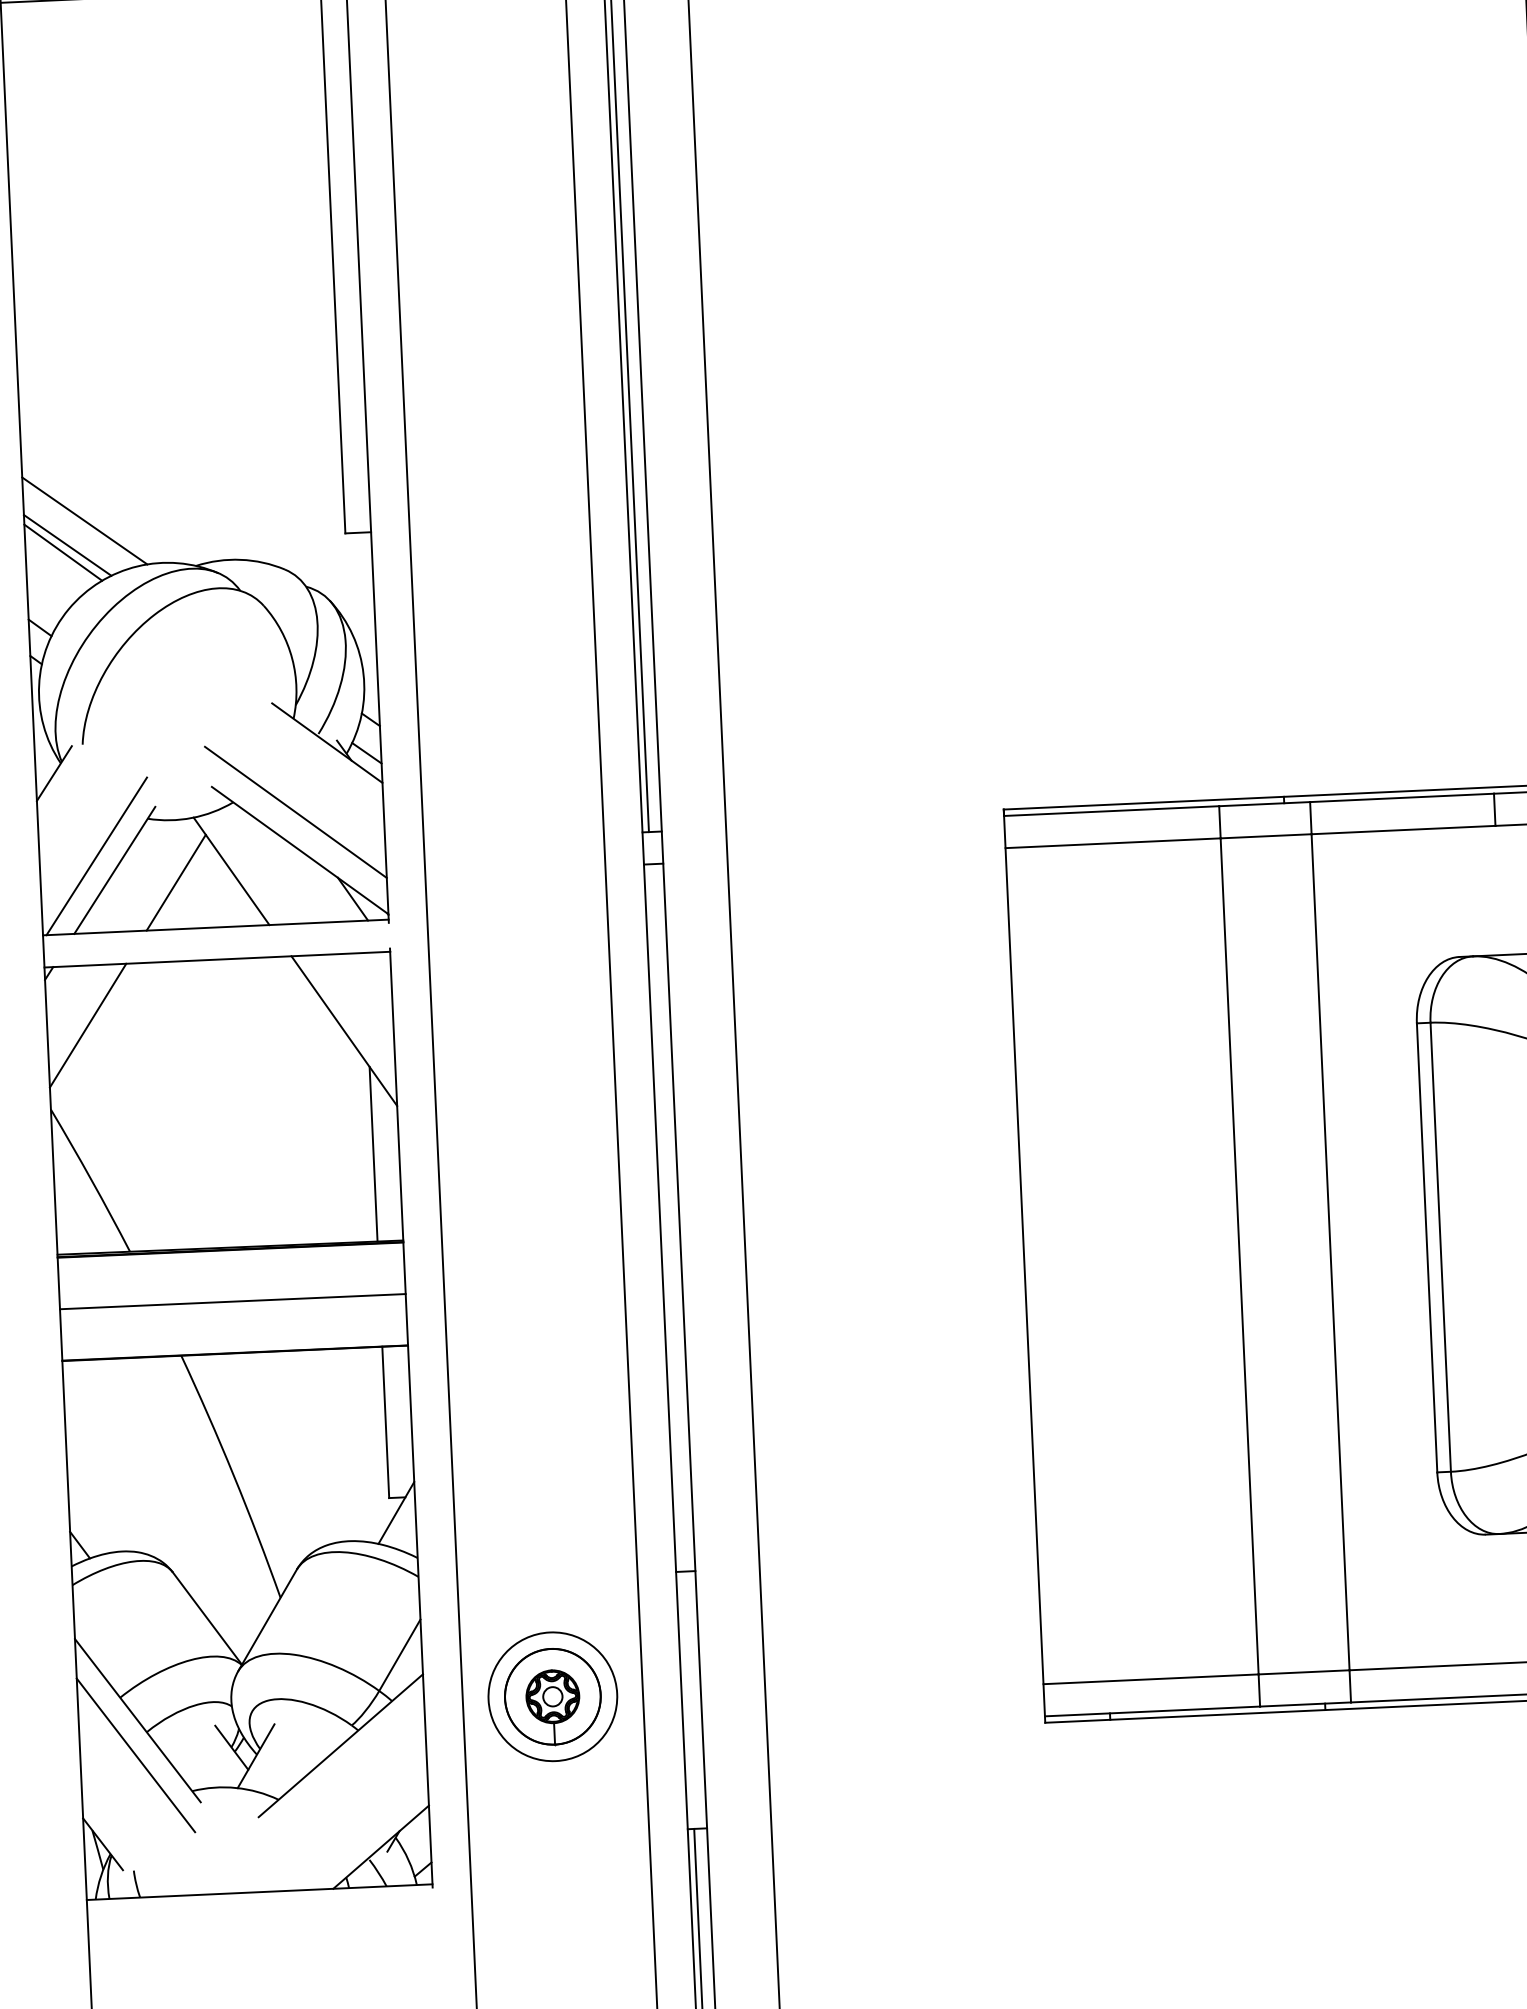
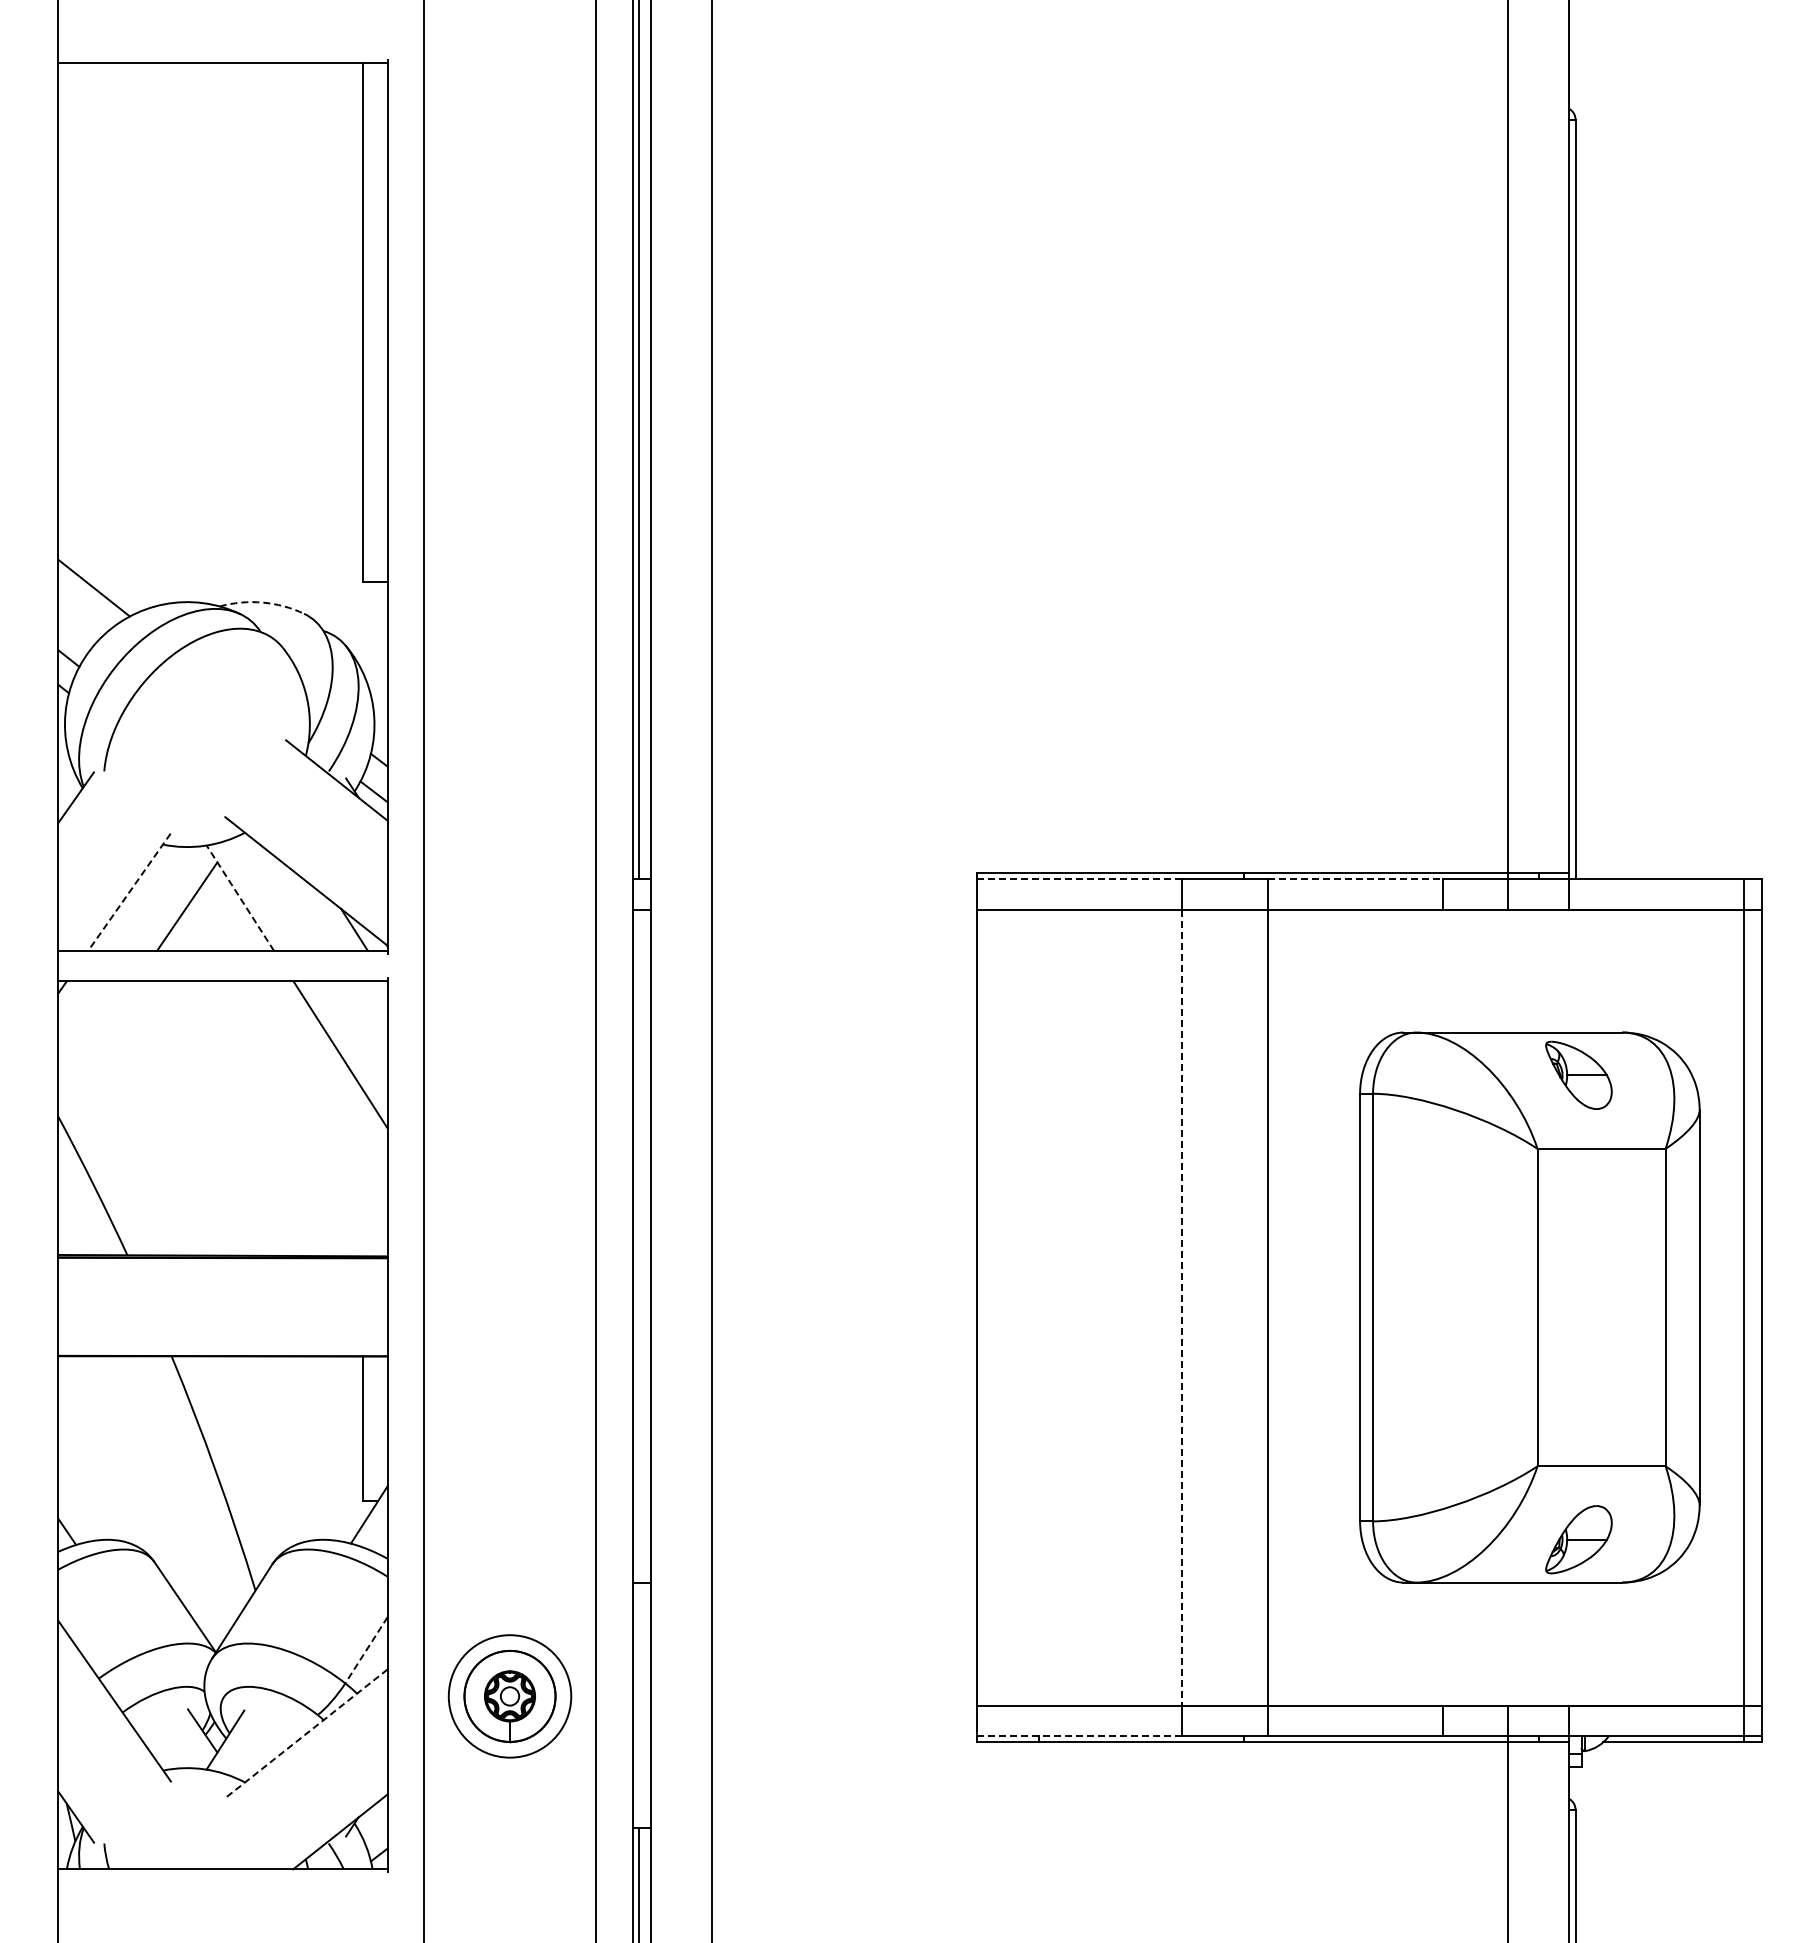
line: (84, 520) -> (115, 558), removed
line: (67, 545) -> (98, 581), removed
arc: (240, 559) -> (262, 602), solid -> dashed
line: (1401, 797) -> (1355, 878), solid -> dashed
line: (1111, 810) -> (1079, 878), solid -> dashed
line: (295, 811) -> (303, 844), removed
line: (96, 855) -> (112, 877), removed
line: (114, 870) -> (129, 892), solid -> dashed
line: (231, 871) -> (240, 898), solid -> dashed
line: (88, 1025) -> (97, 1038), removed
line: (374, 1154) -> (363, 1173), removed
line: (1239, 1257) -> (1181, 1308), solid -> dashed
line: (232, 1300) -> (222, 1306), removed
line: (399, 1655) -> (366, 1650), solid -> dashed
line: (1151, 1711) -> (1078, 1736), solid -> dashed
line: (340, 1745) -> (306, 1733), solid -> dashed
line: (136, 1754) -> (111, 1733), removed

